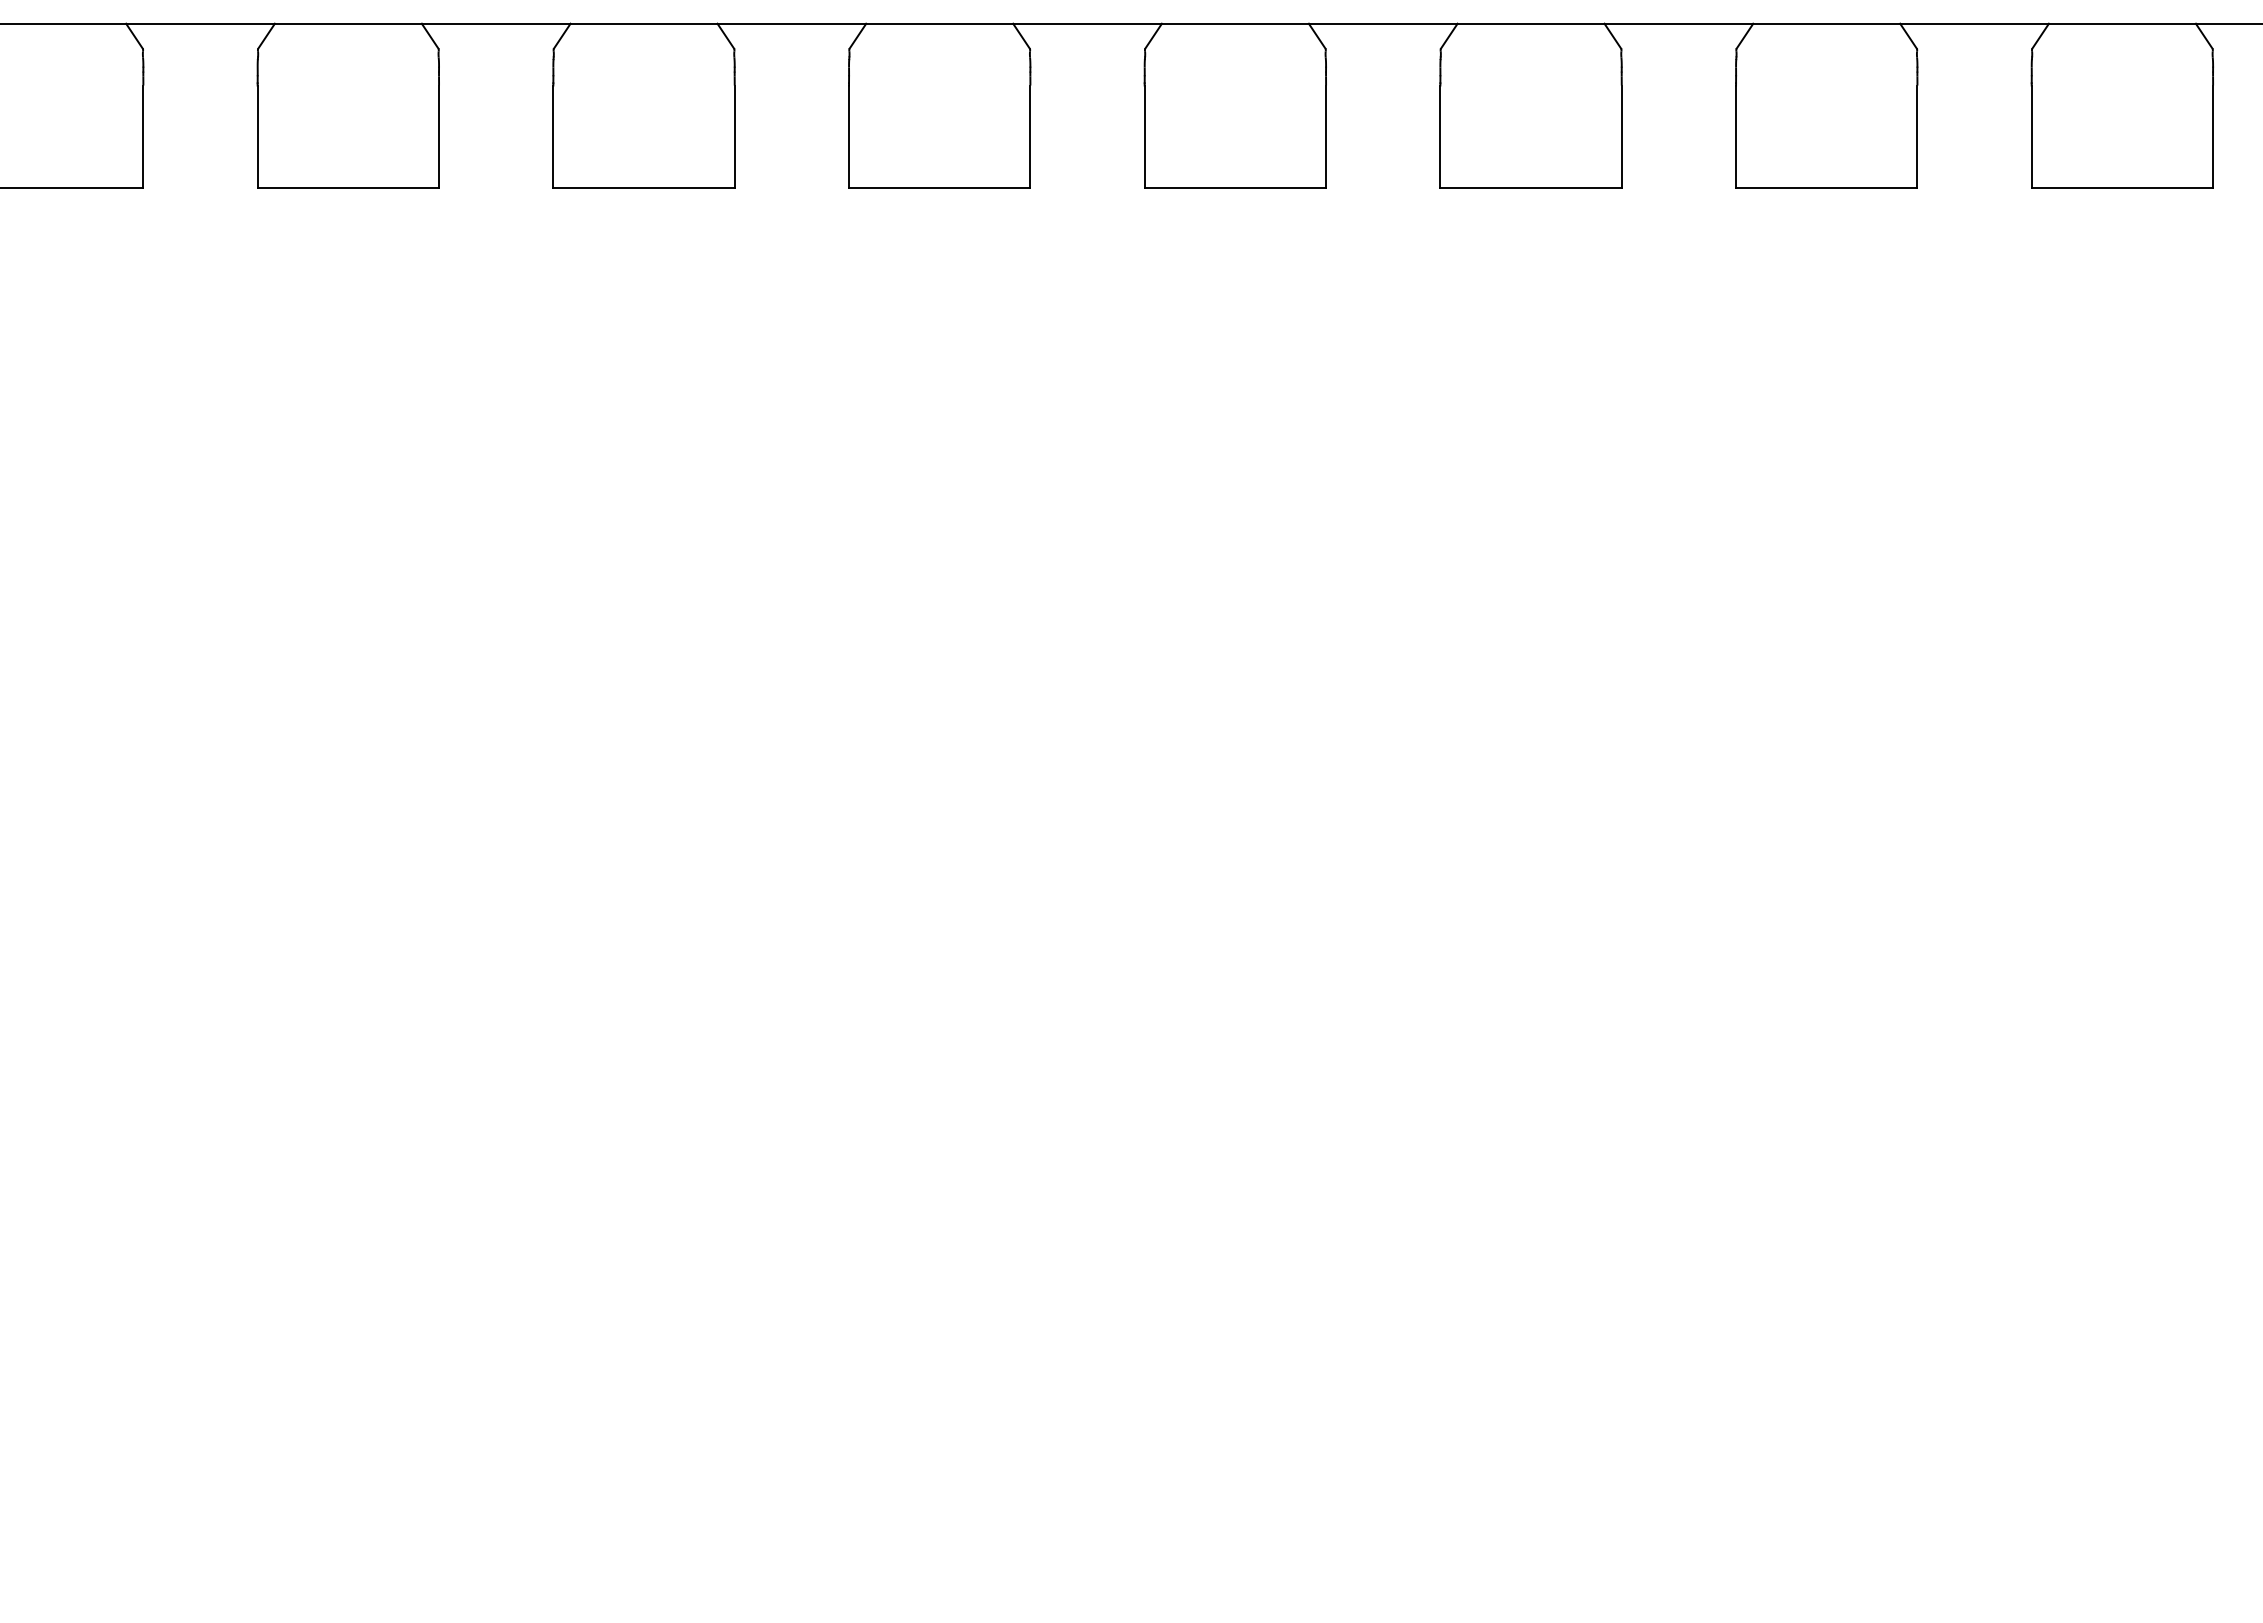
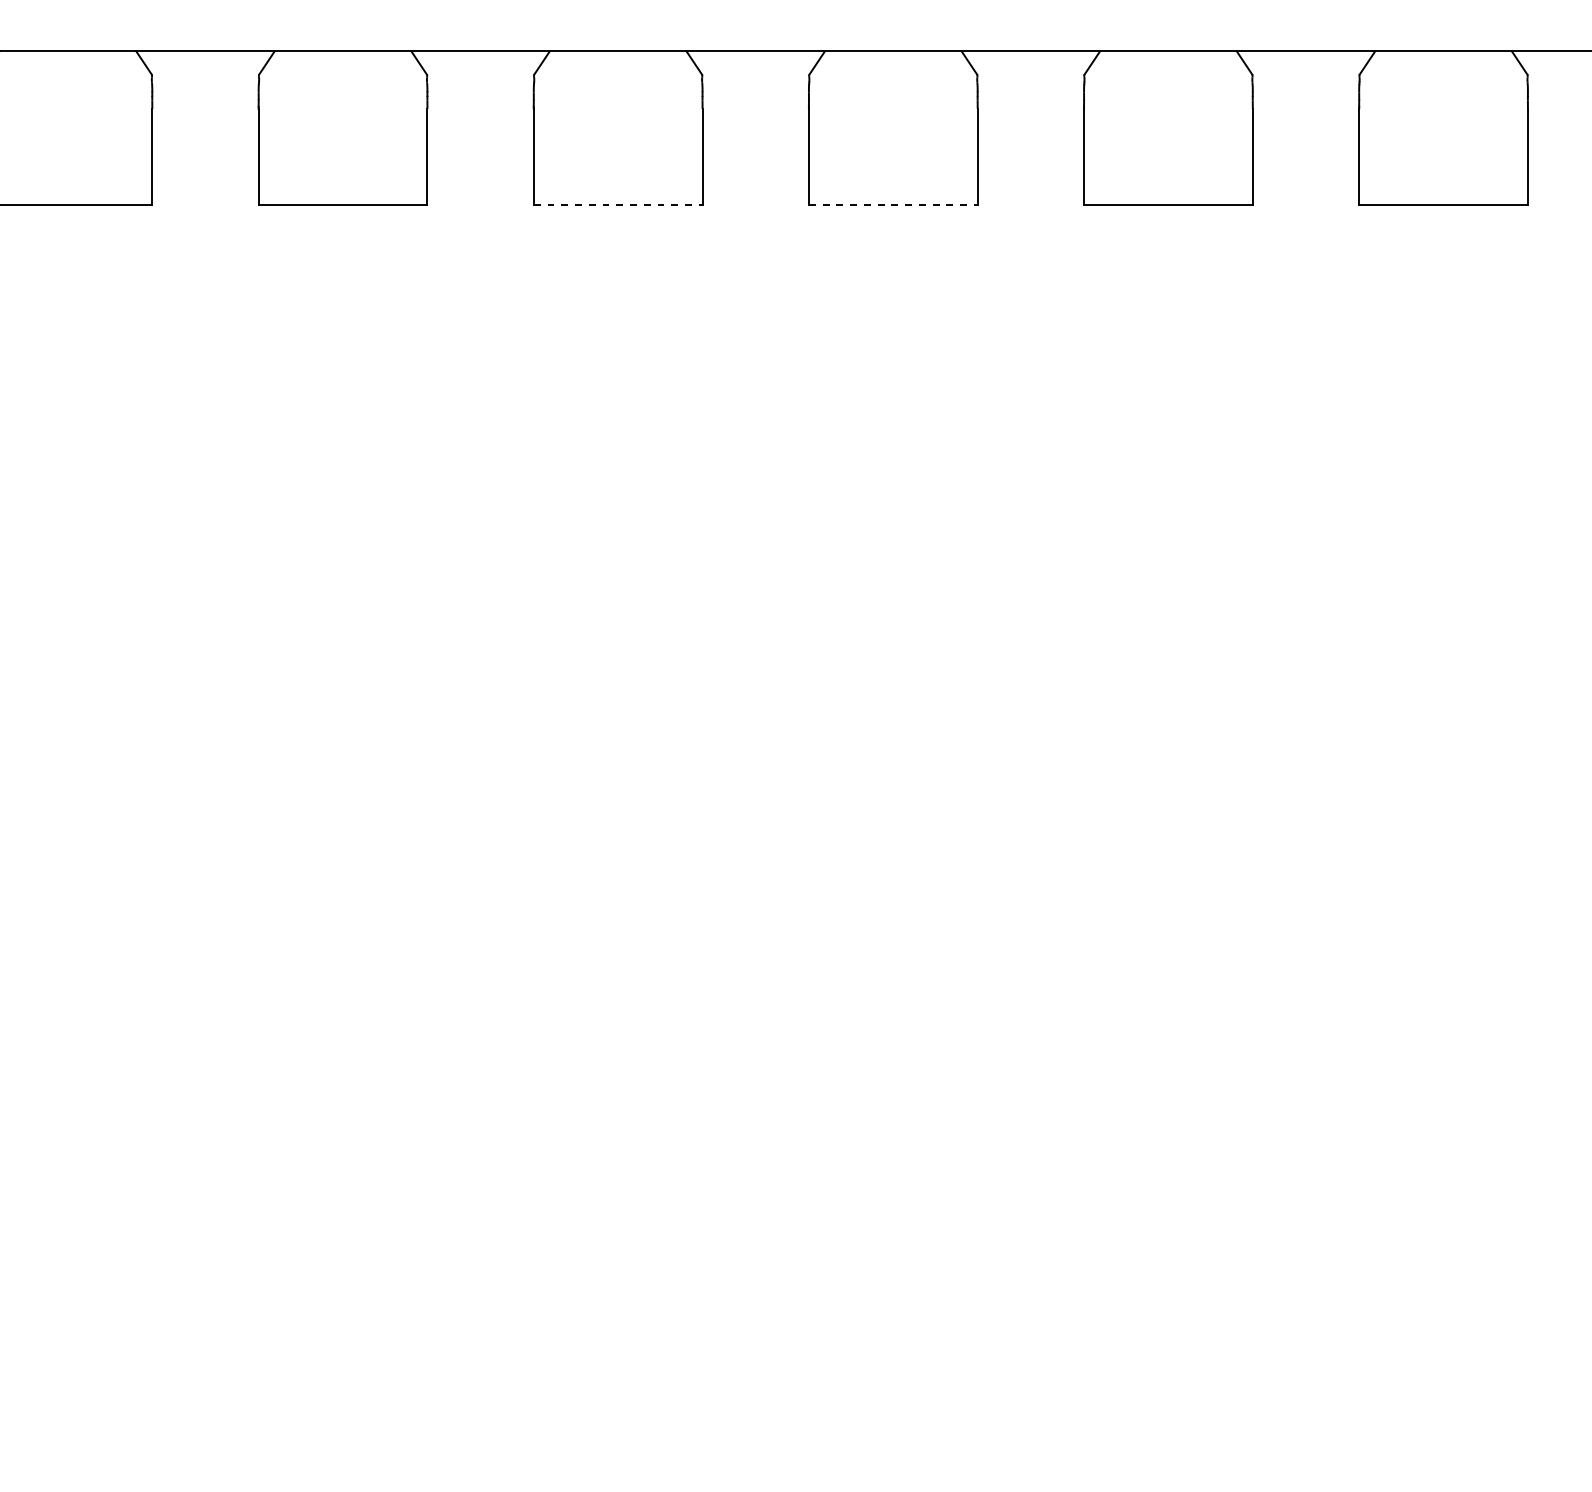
line: (1235, 188) -> (618, 204), solid -> dashed
line: (1531, 188) -> (893, 204), solid -> dashed

